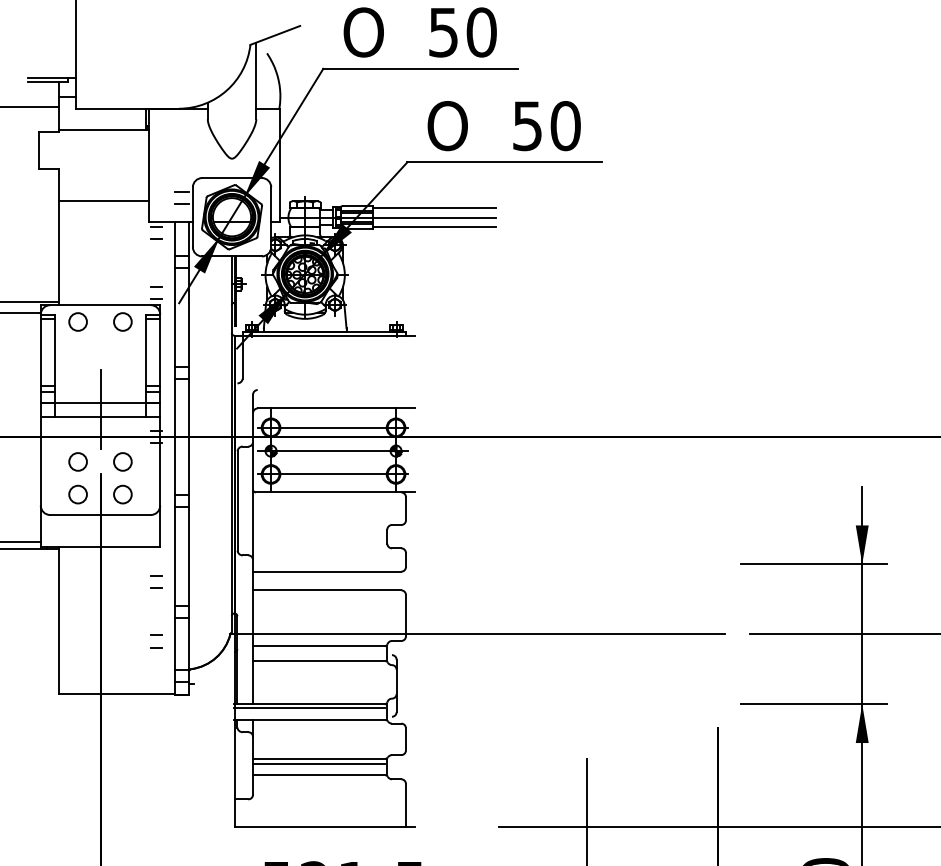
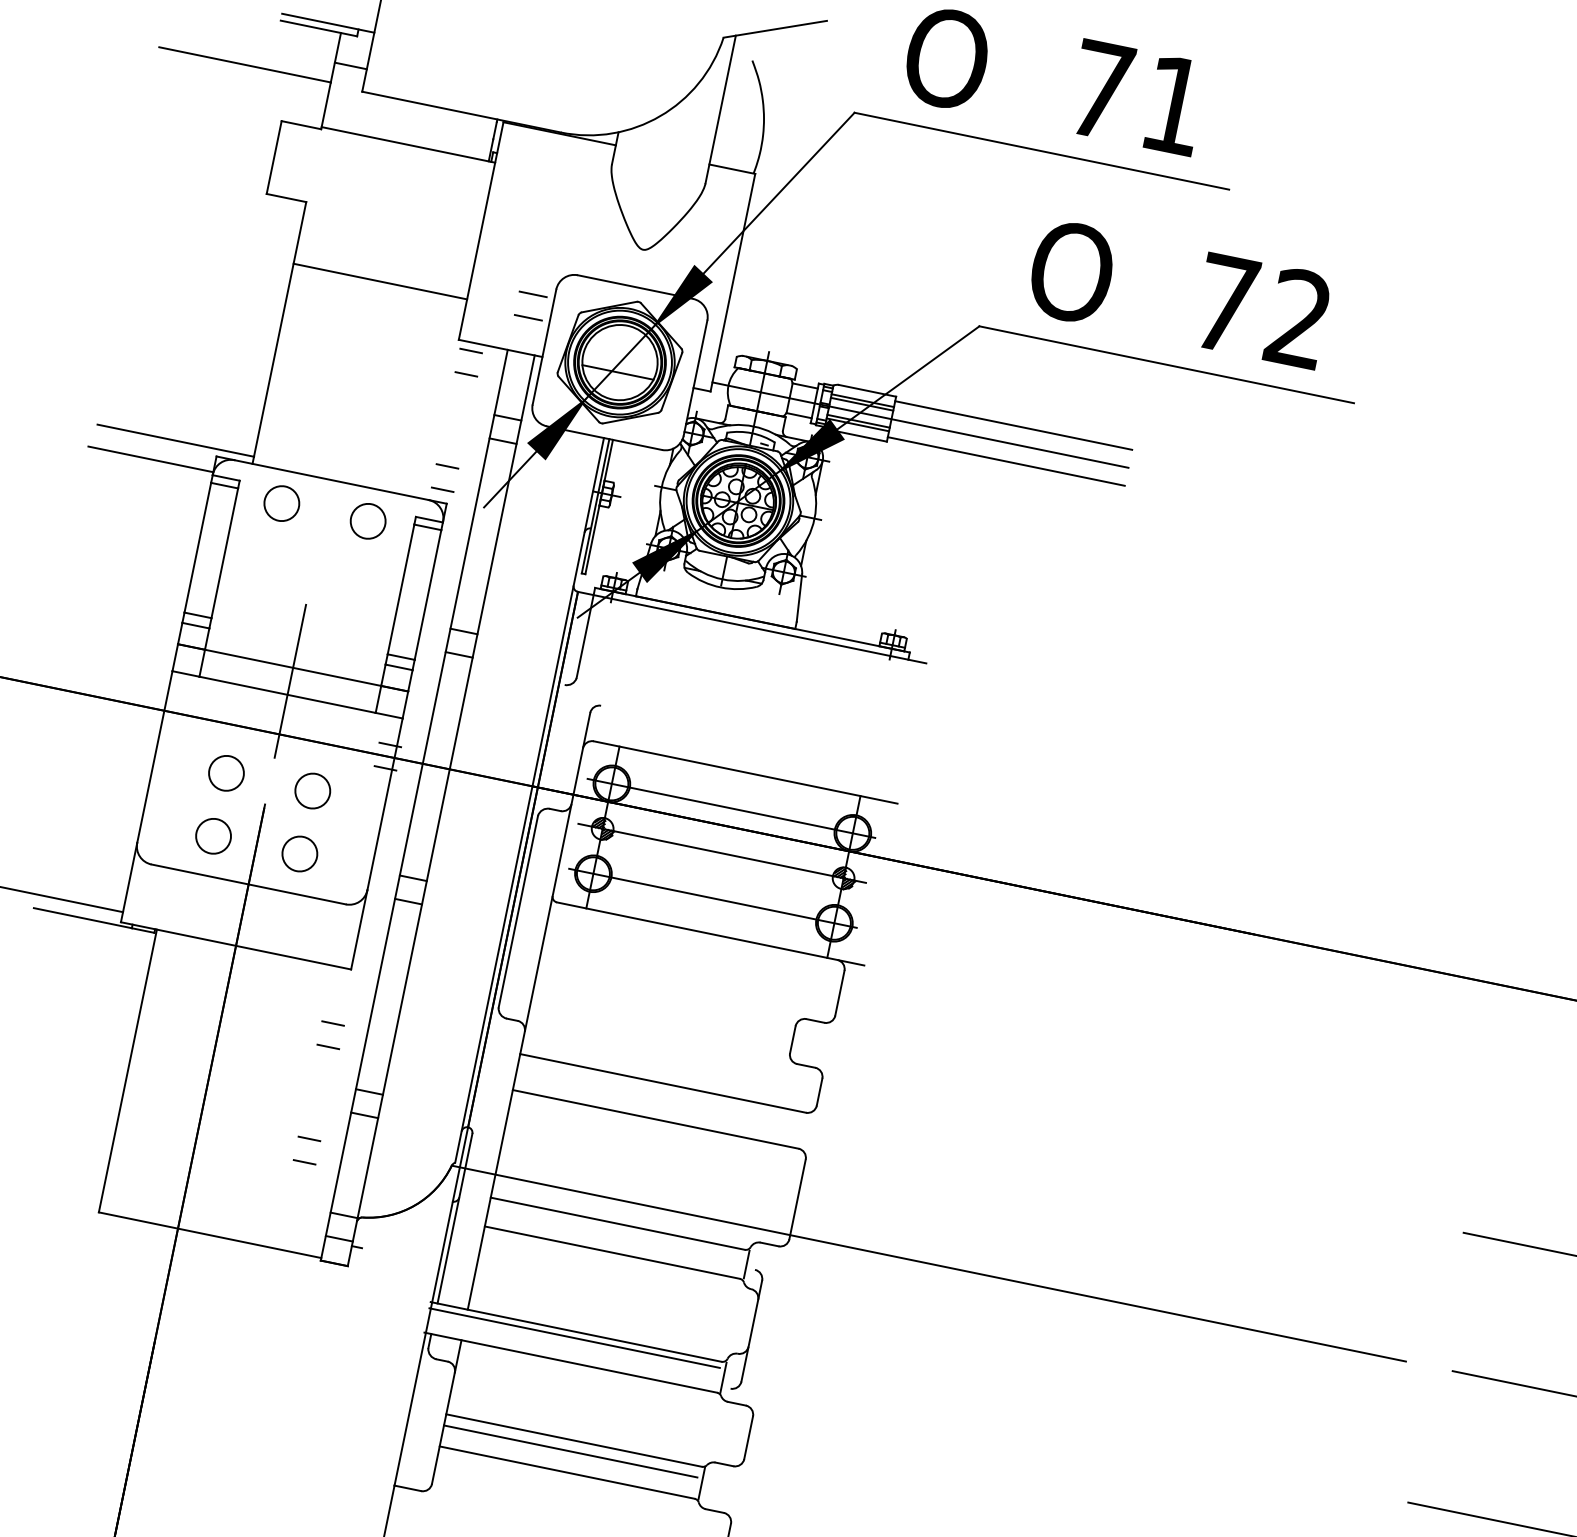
text: (462, 32) -> (1137, 97), 50 -> 71
text: (546, 126) -> (1261, 312), 50 -> 72

